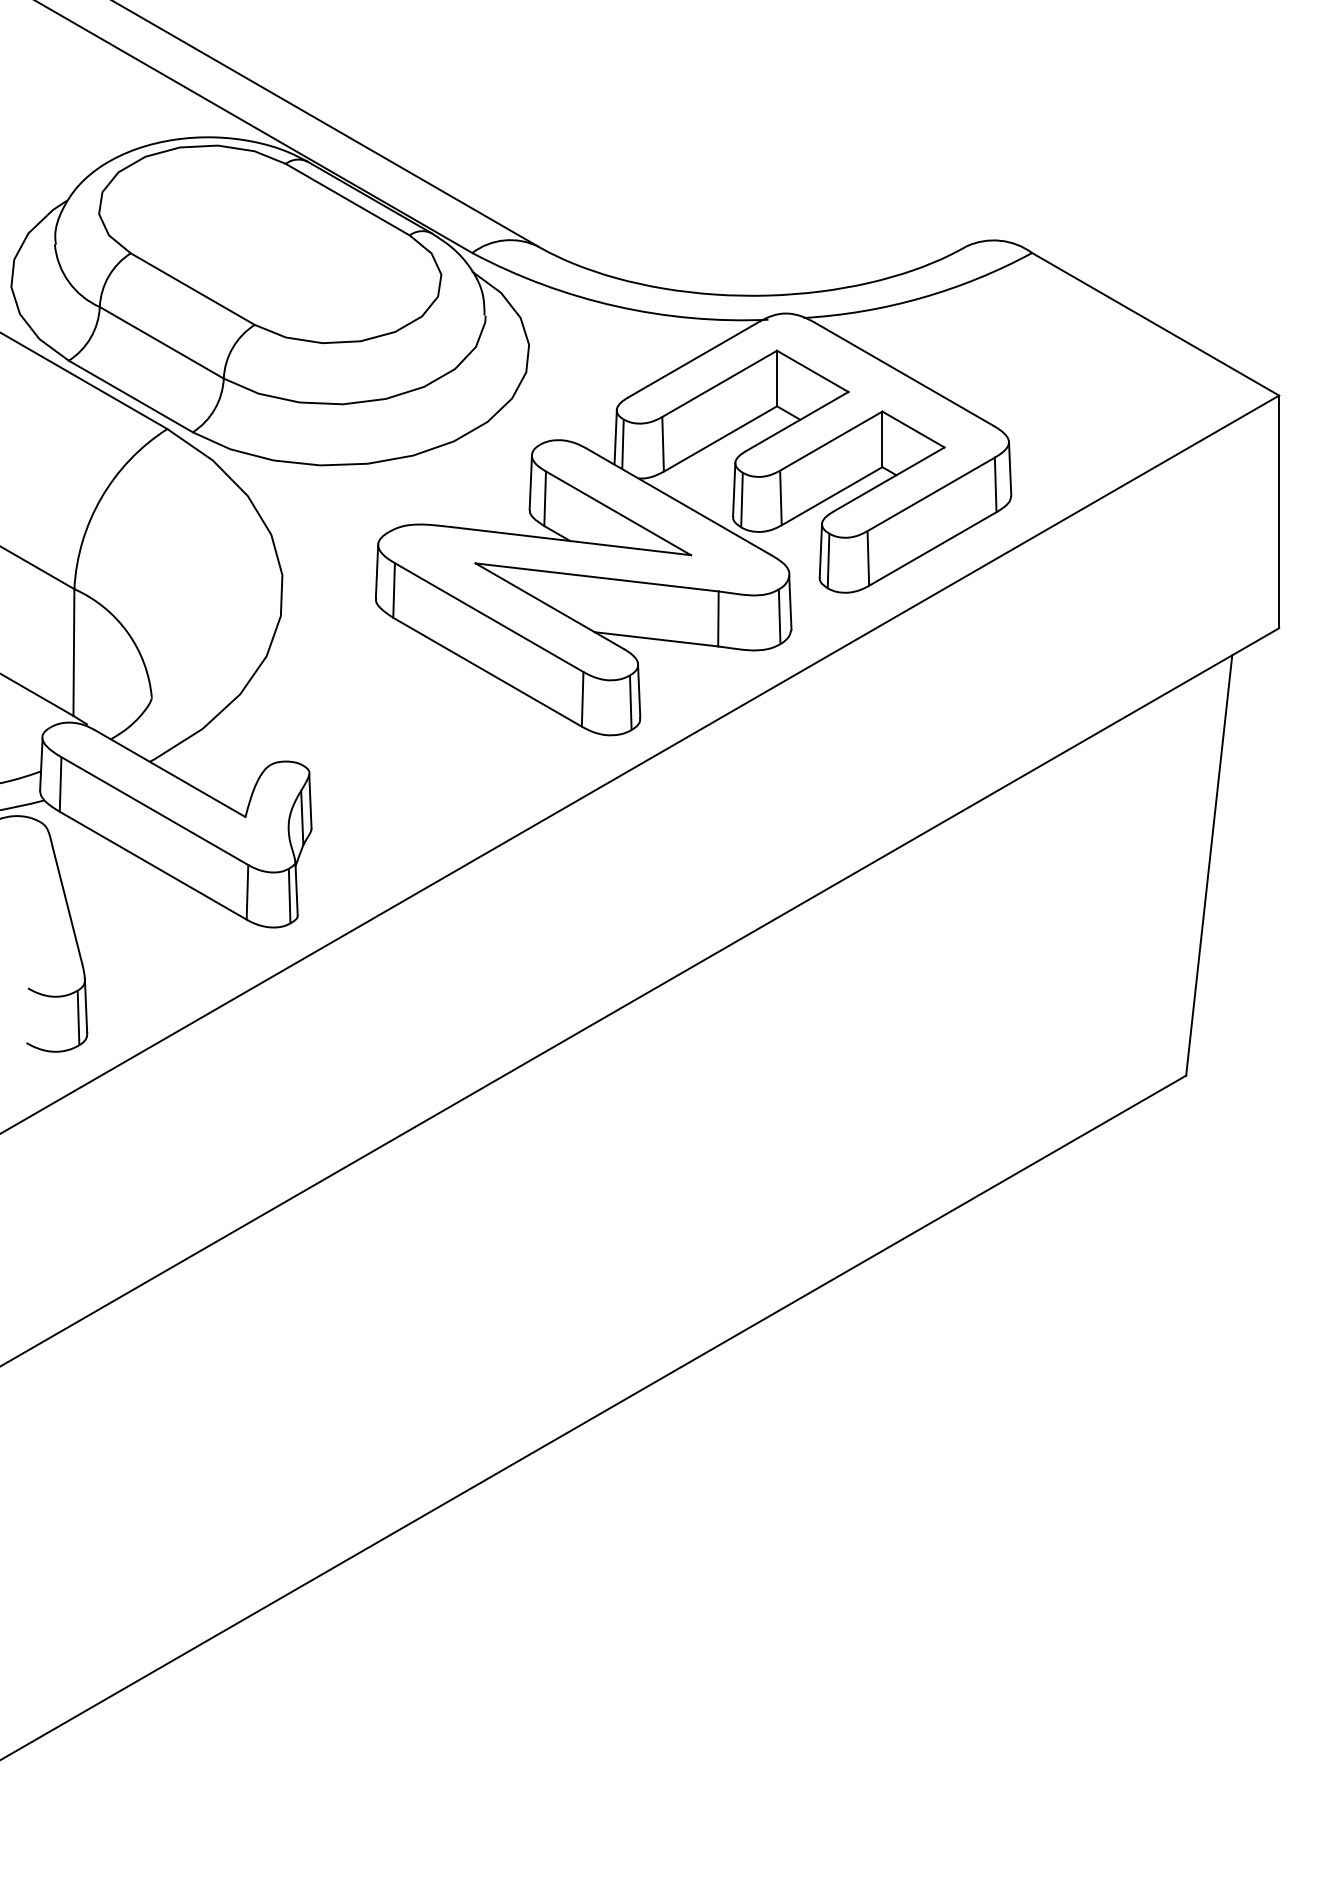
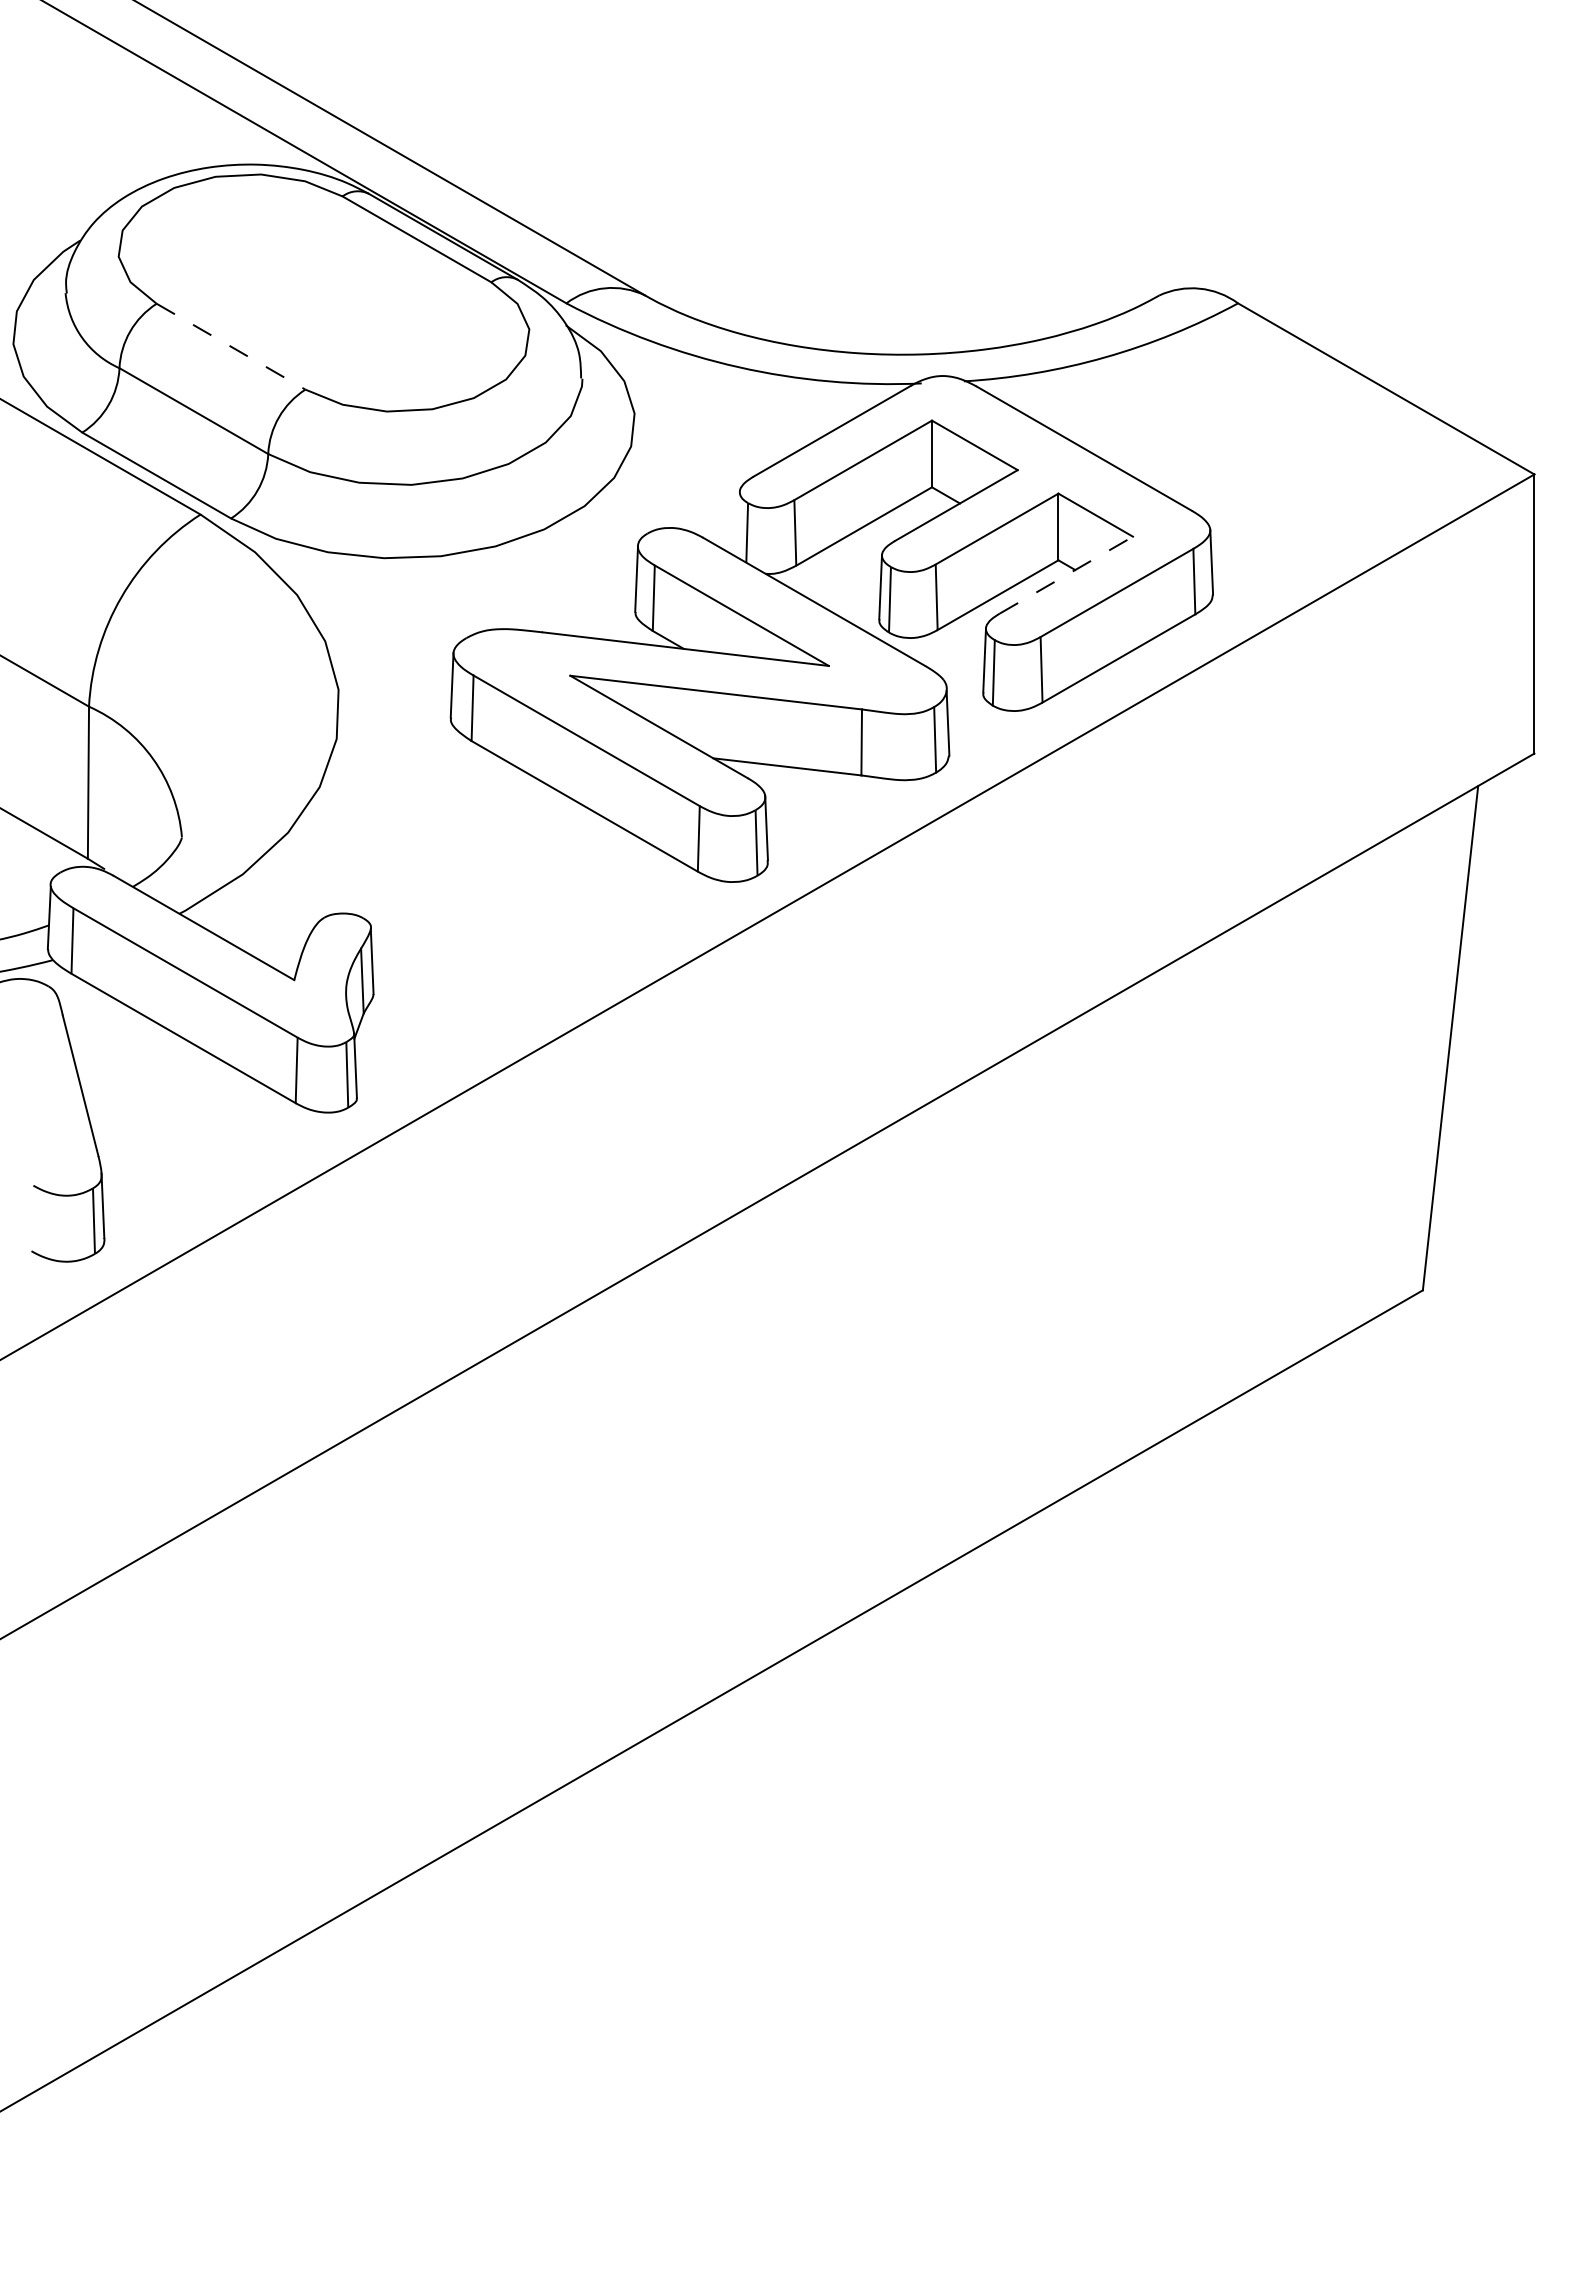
line: (193, 288) -> (231, 346), solid -> dashed
line: (615, 436) -> (738, 523), removed
line: (889, 479) -> (1066, 575), solid -> dashed

